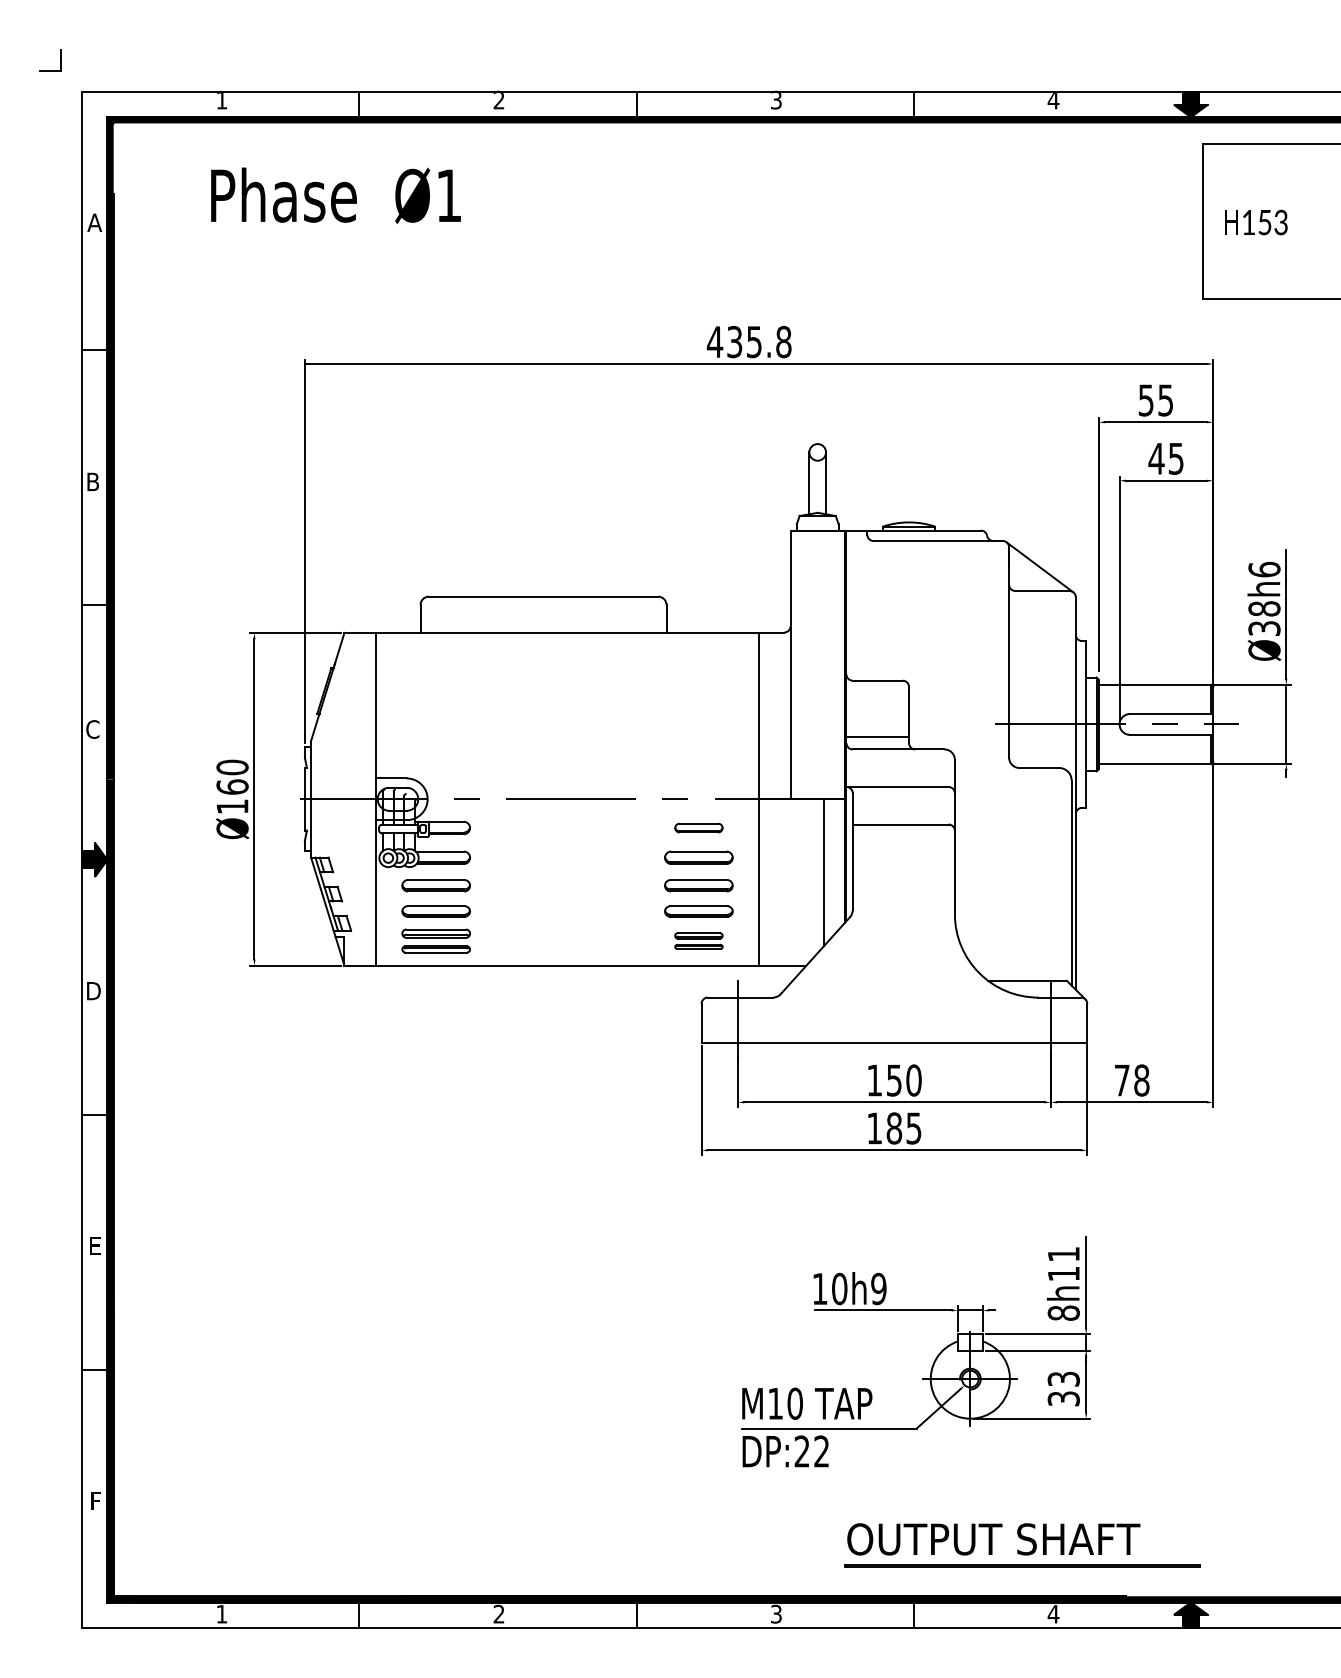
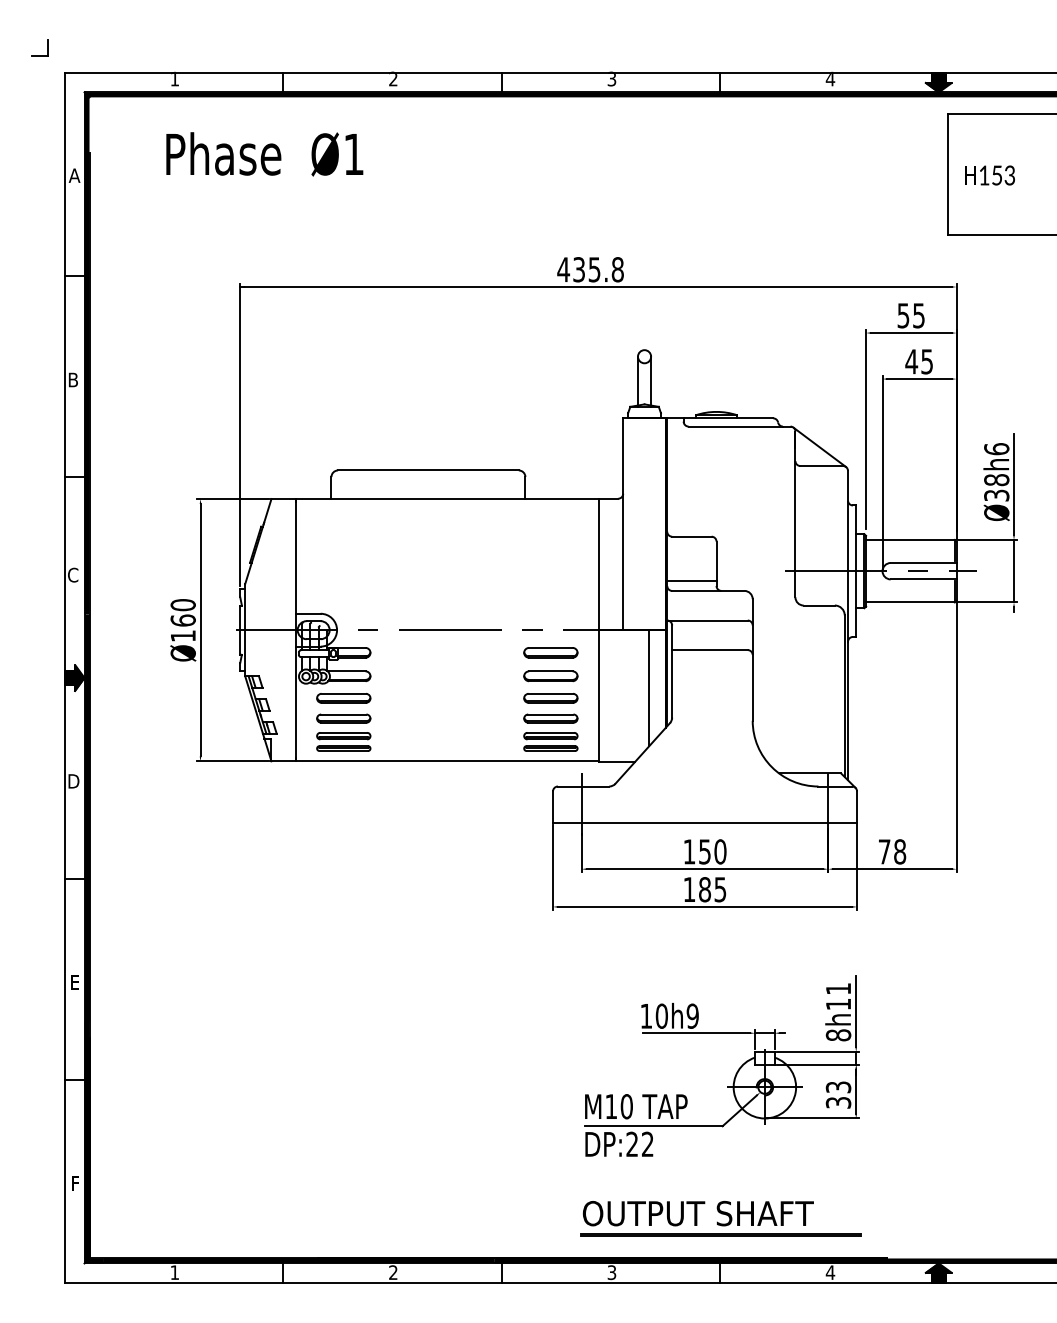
part: (698, 827) -> (550, 652), size x1.43
part: (698, 940) -> (550, 741), size x1.43
part: (1021, 1545) -> (720, 1218), moved

